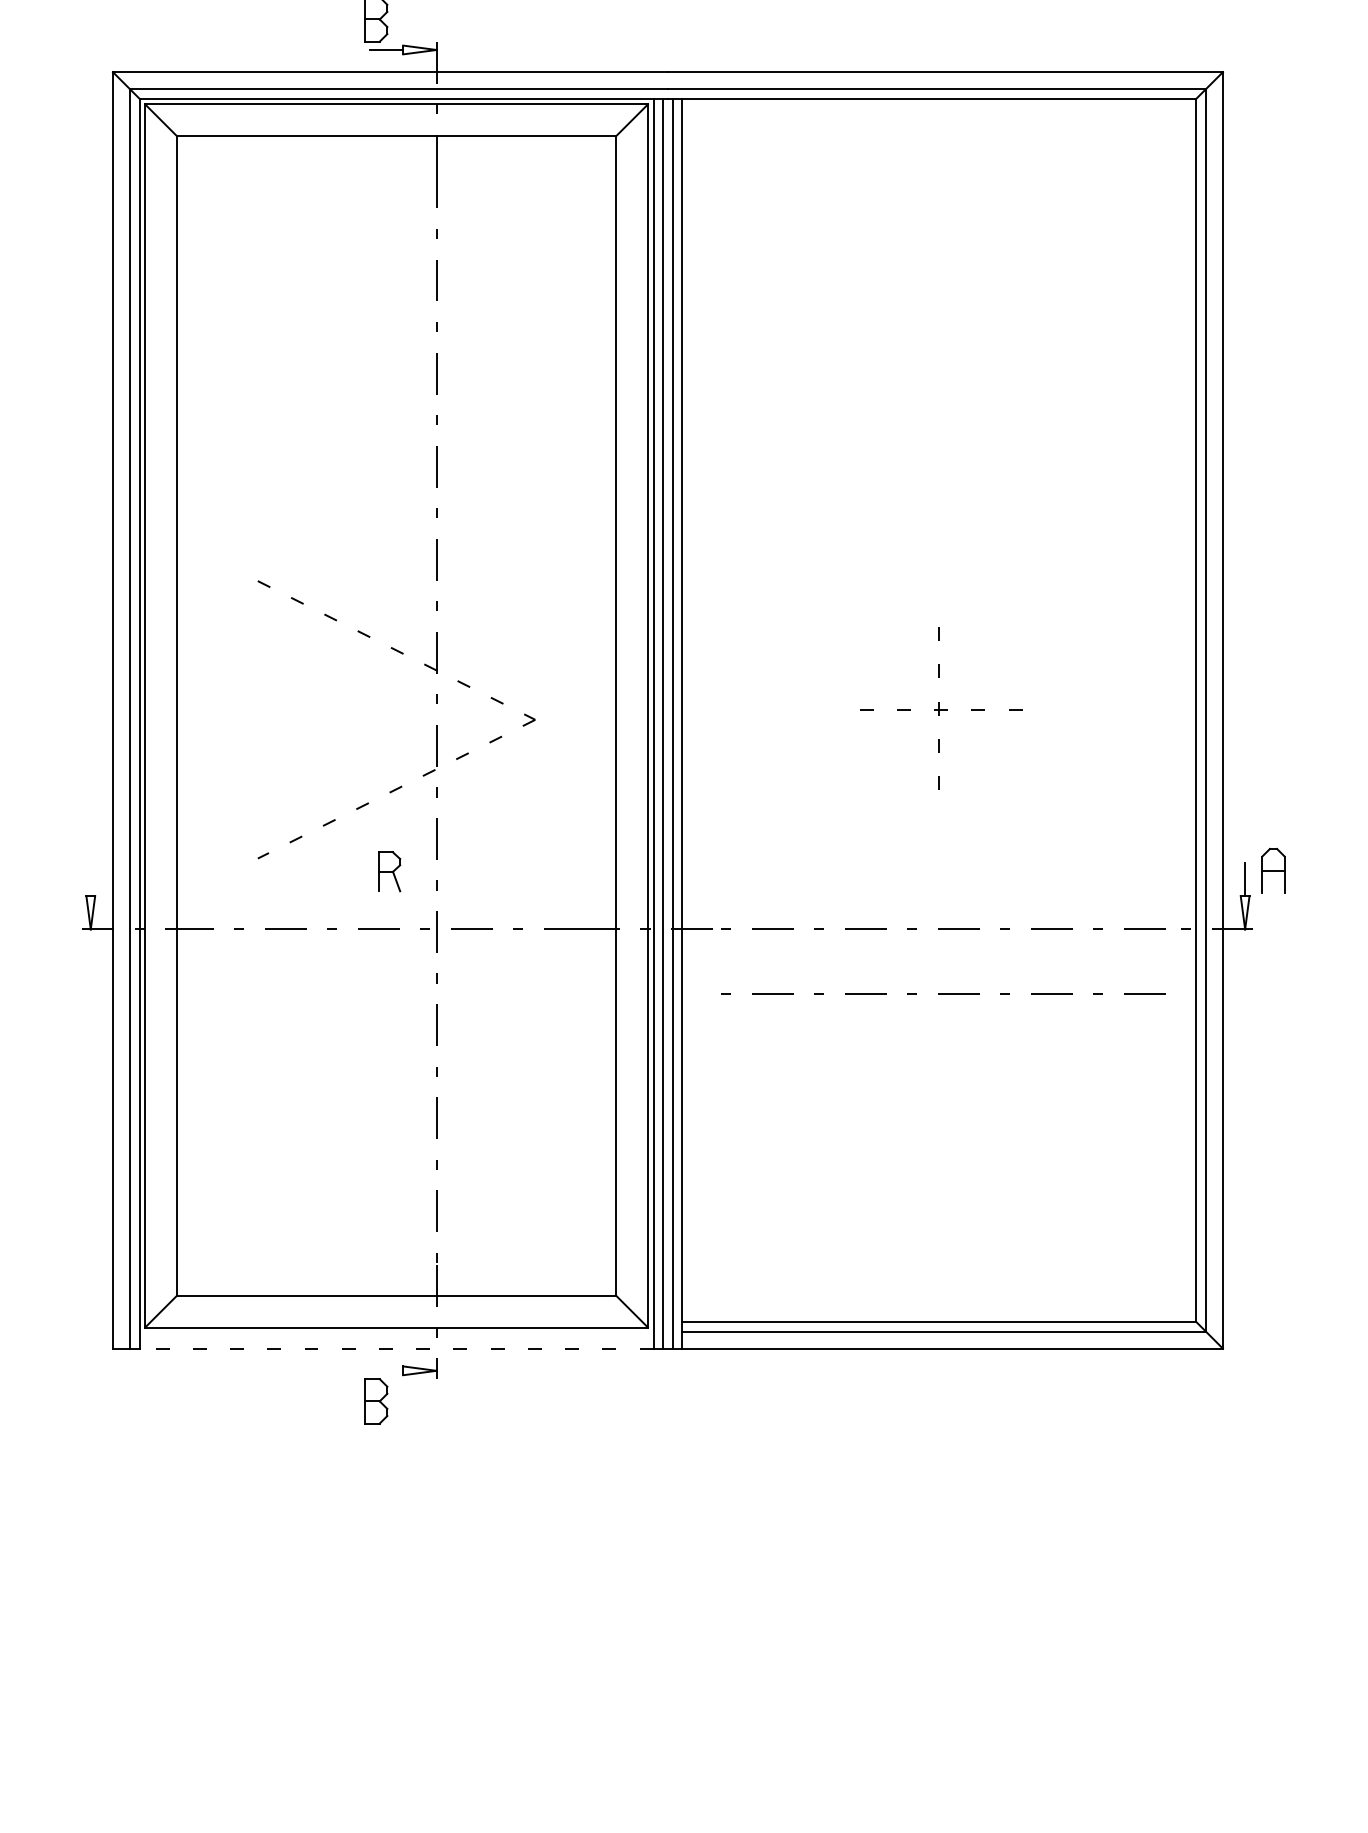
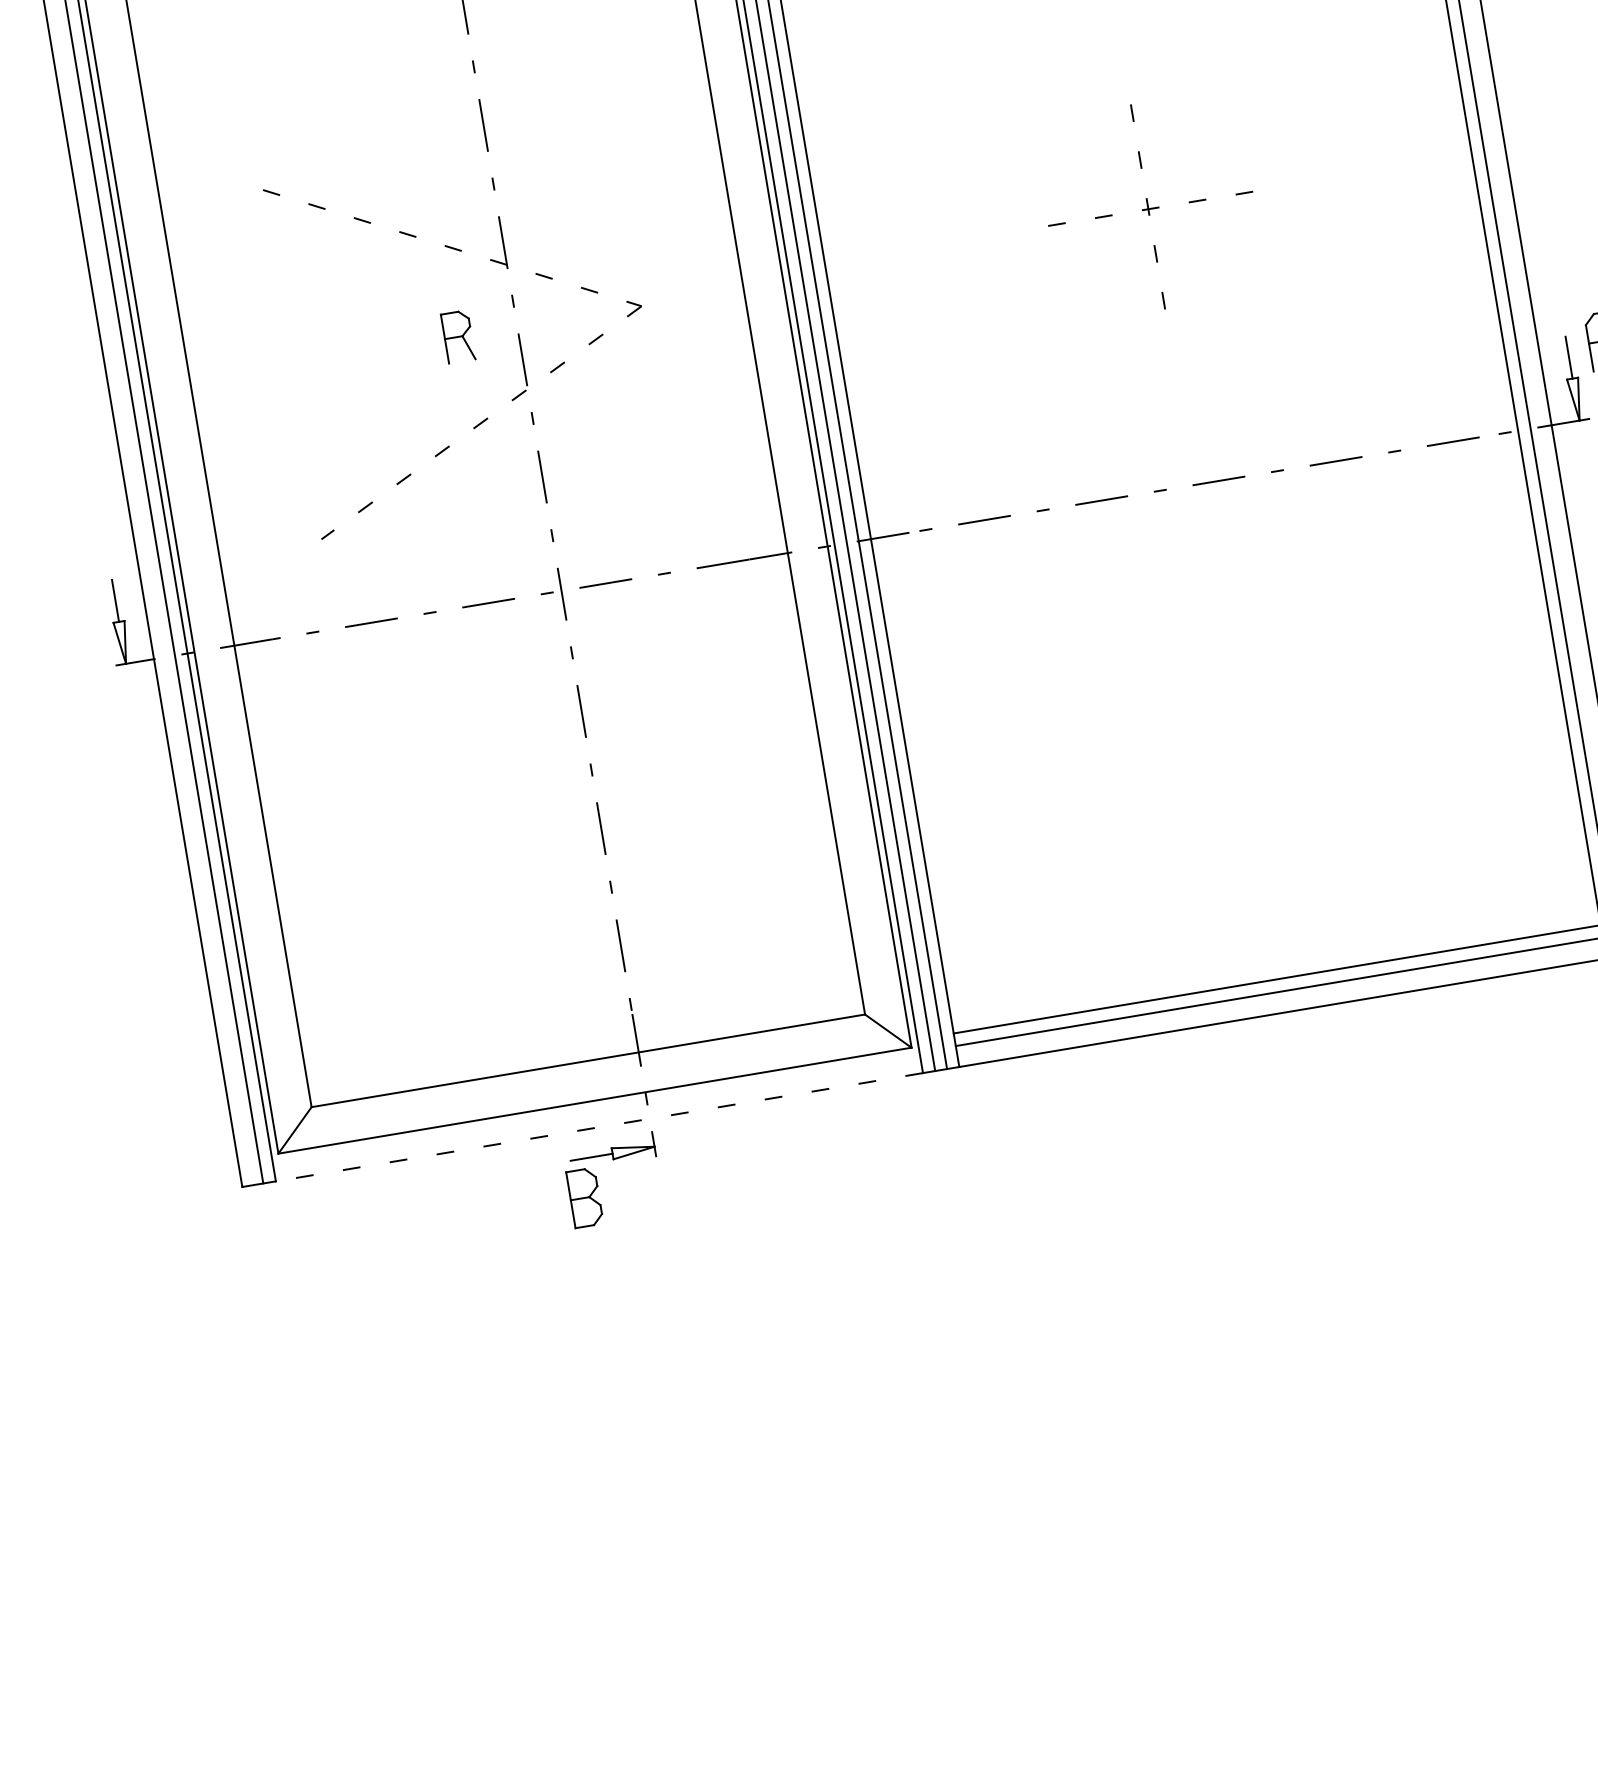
part: (389, 871) -> (457, 336), moved
line: (90, 879) -> (115, 601), added
line: (943, 993) -> (1213, 564), removed
line: (386, 1370) -> (591, 1156), added

